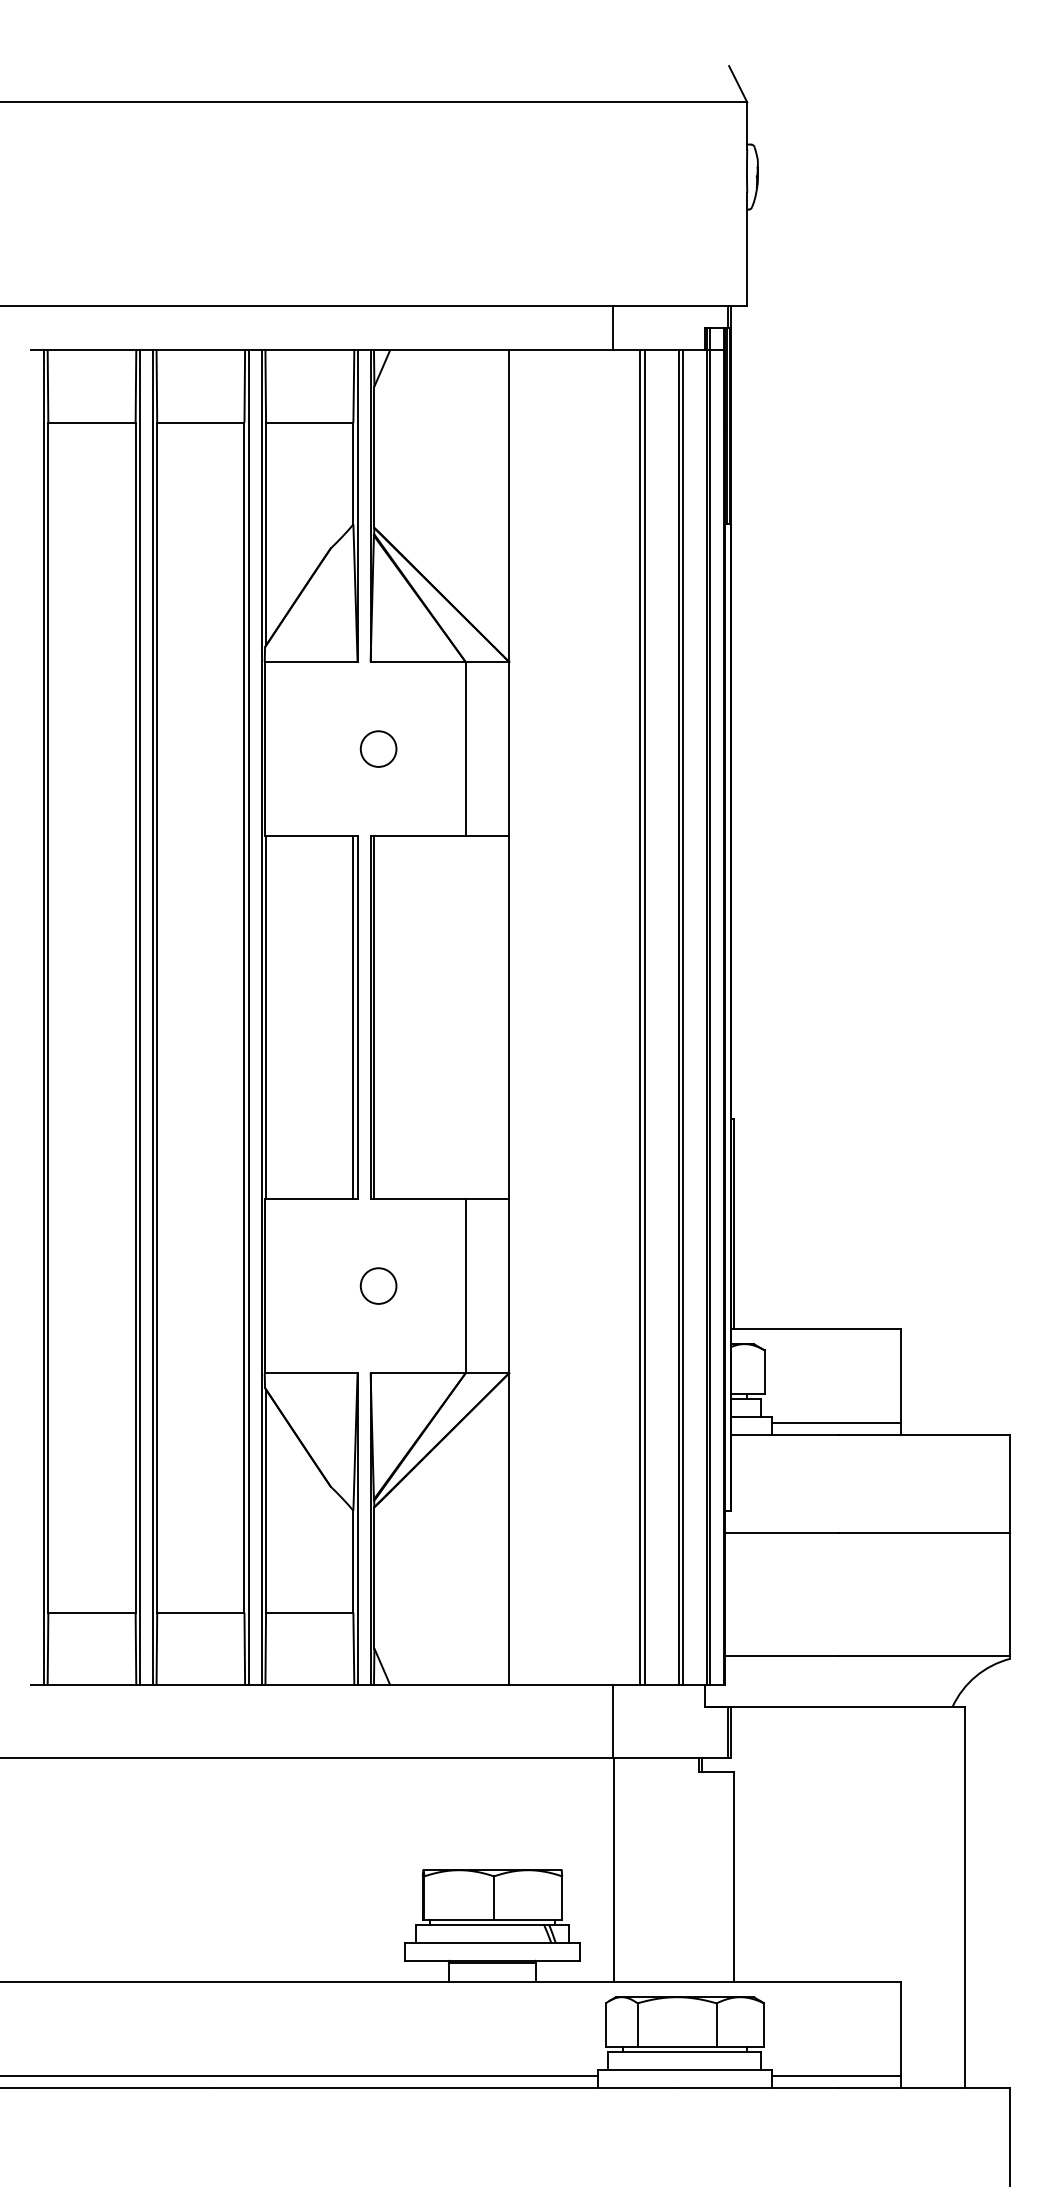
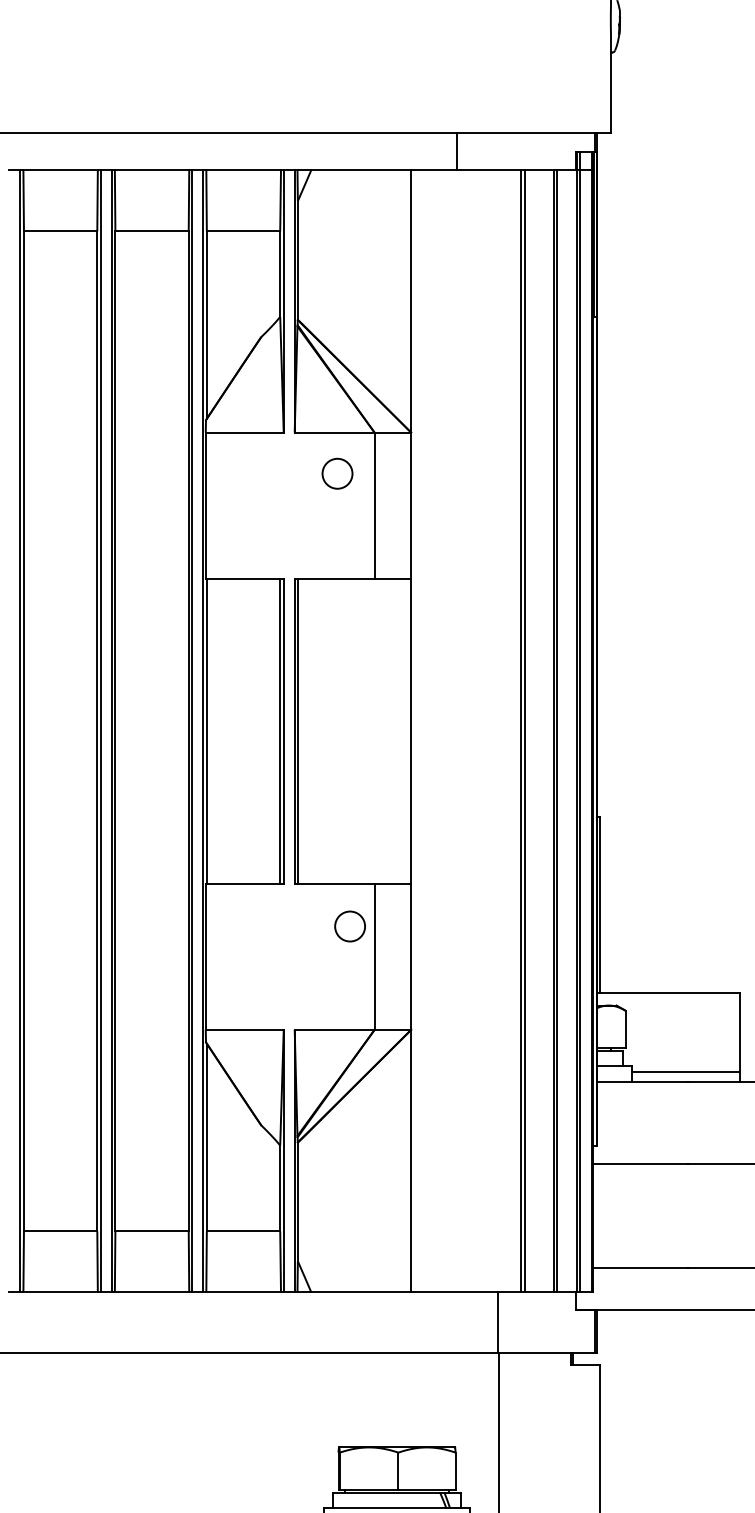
line: (612, 327) -> (456, 151), moved
circle: (378, 748) -> (337, 473), moved
circle: (378, 1285) -> (350, 926), moved

